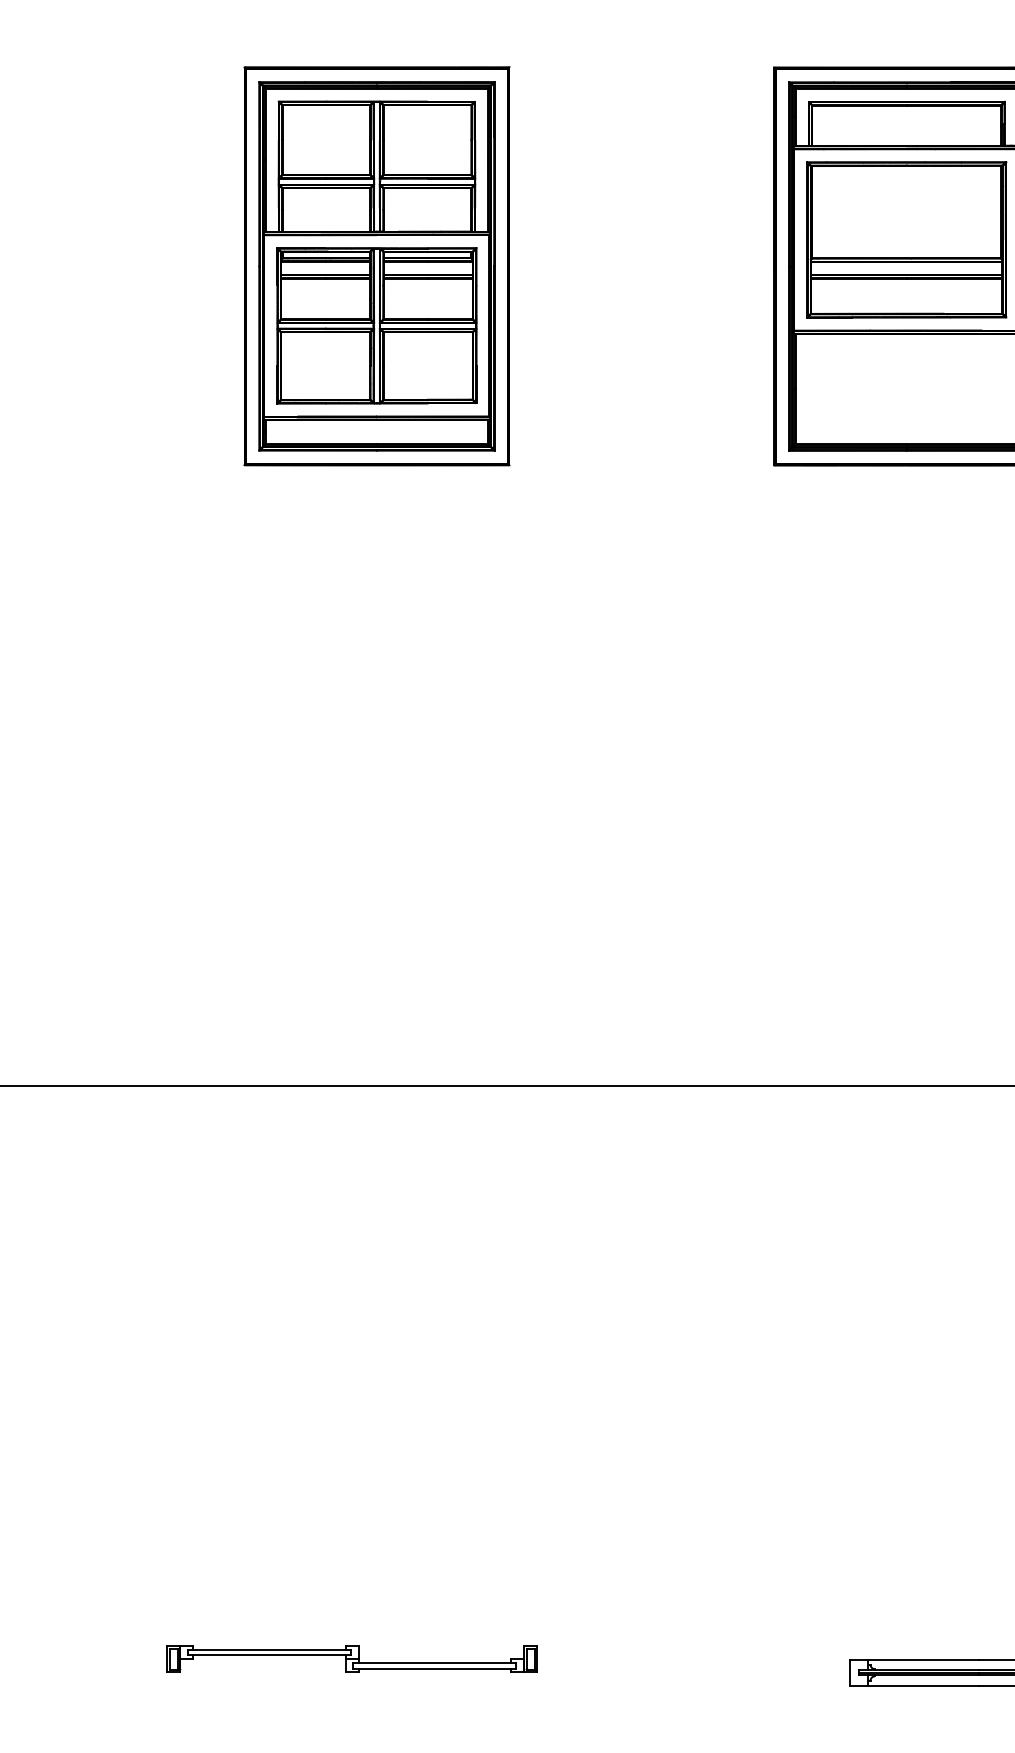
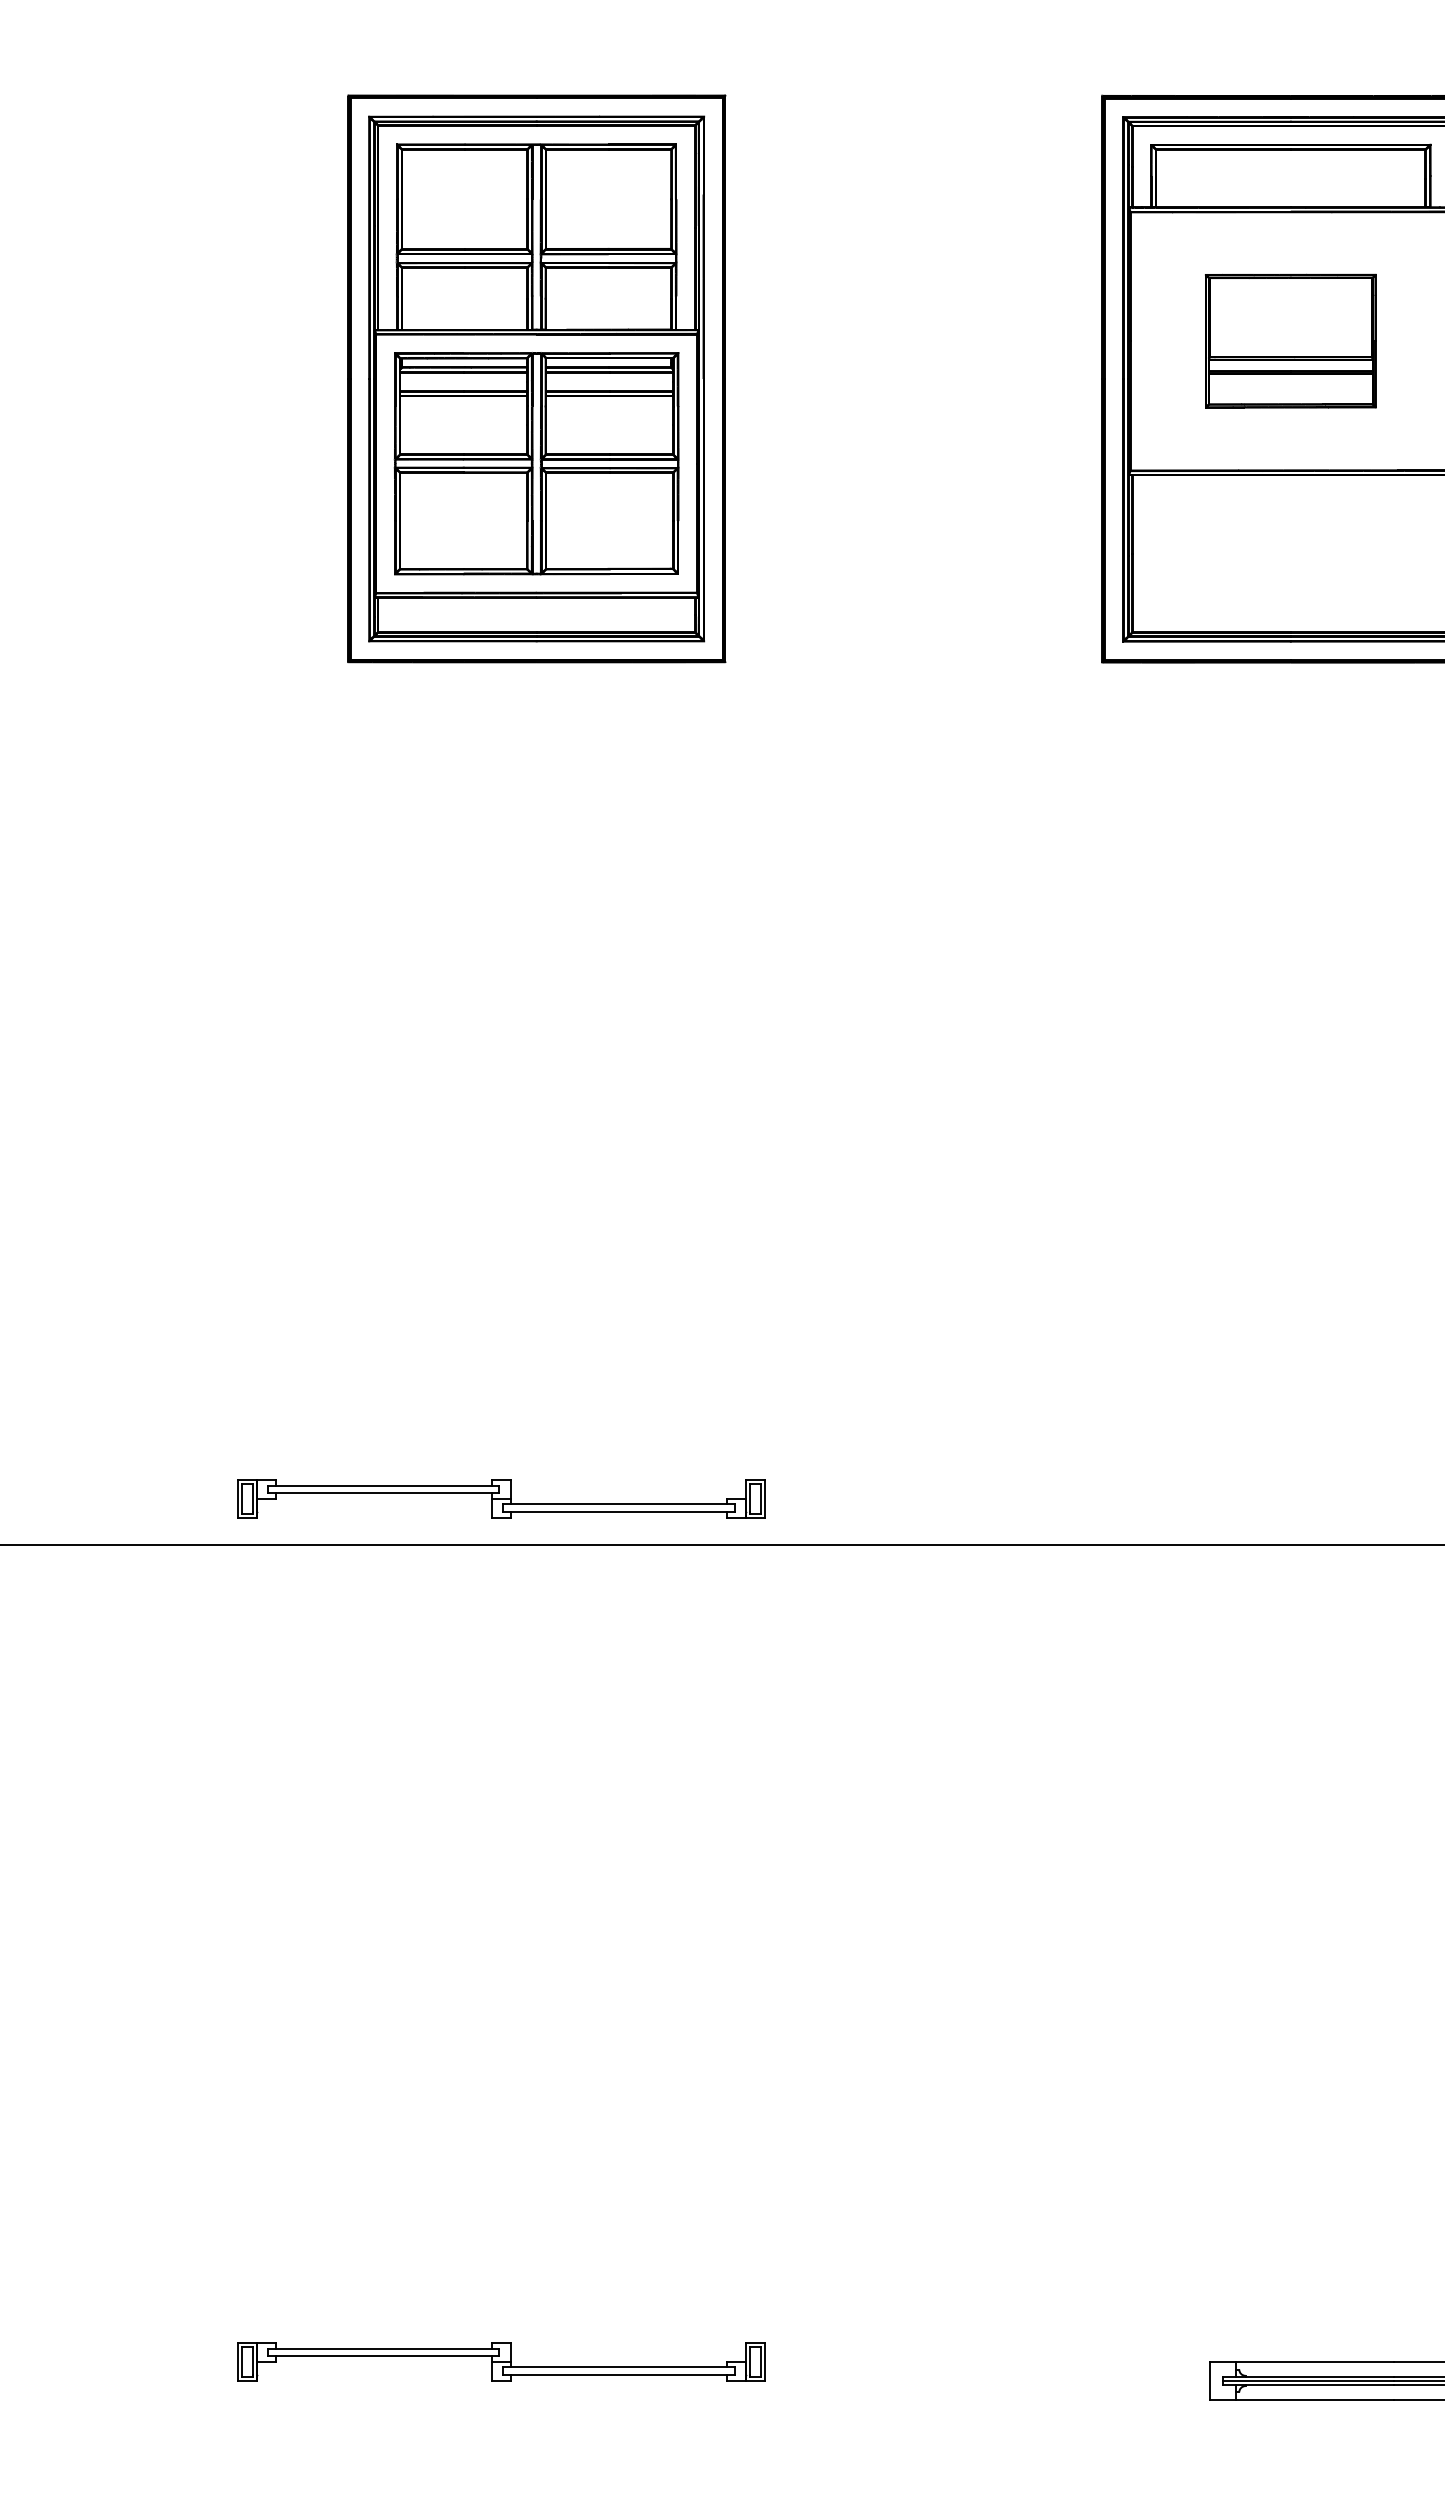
part: (906, 239) -> (1290, 340), size x0.6
part: (352, 1052) -> (501, 1498), added

